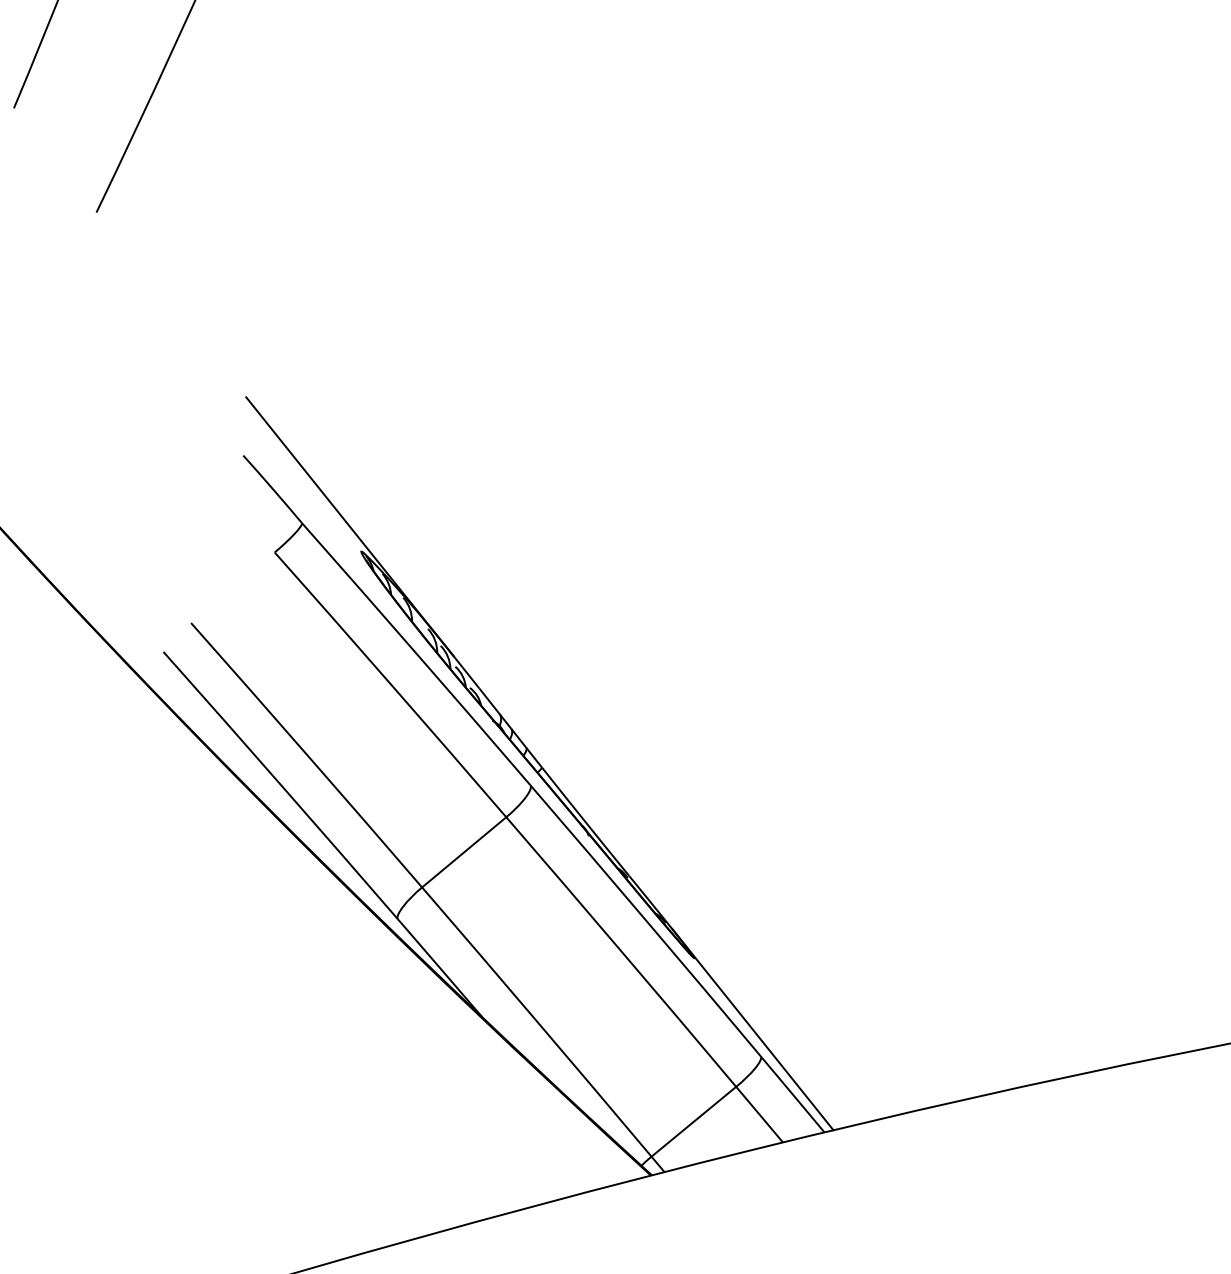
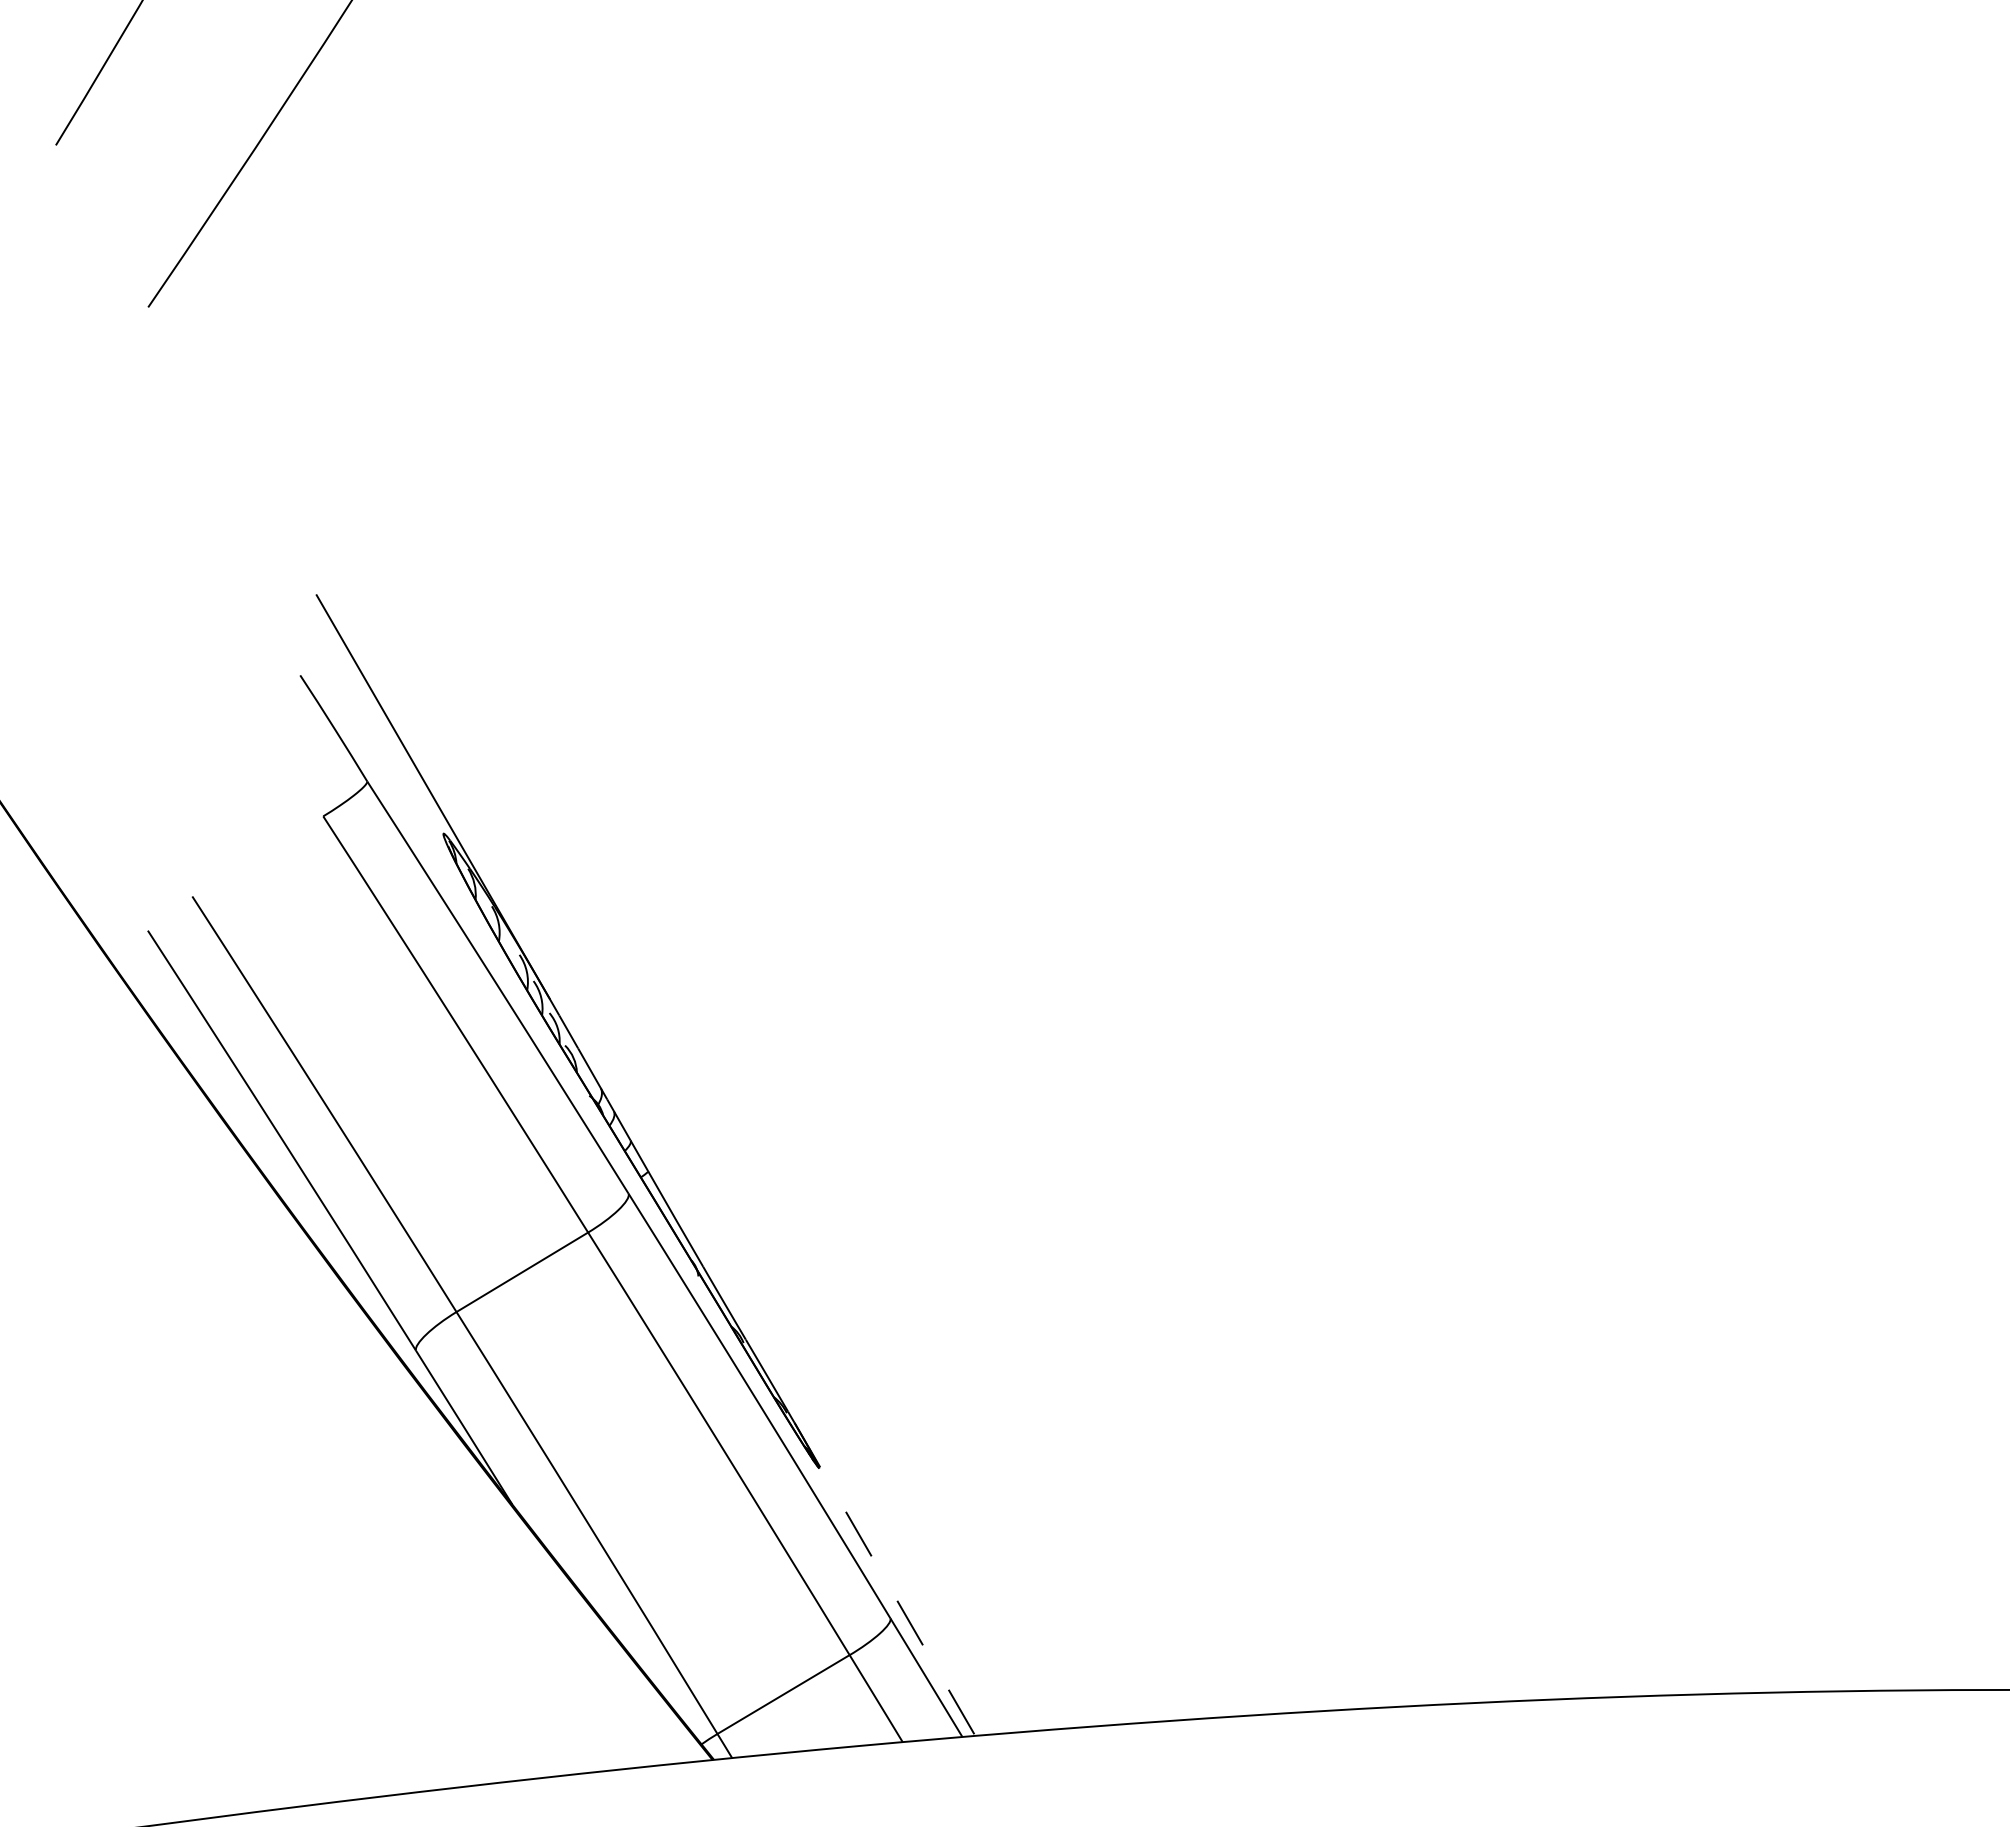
line: (752, 1029) -> (884, 1579), solid -> dashed

